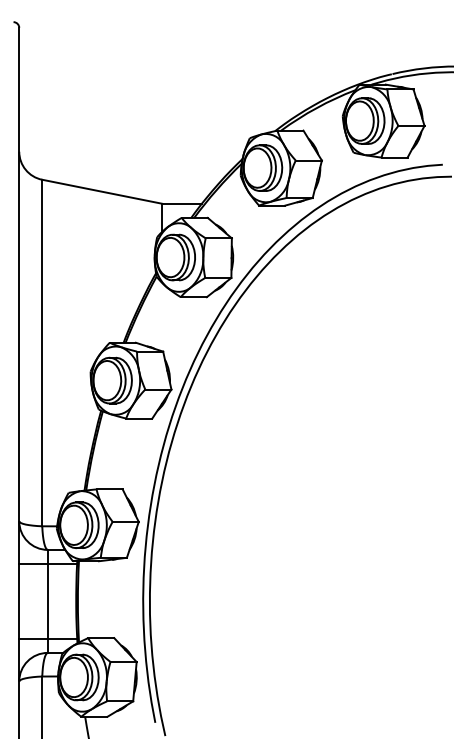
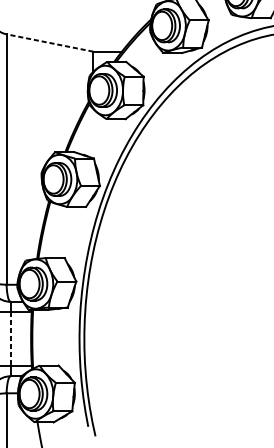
line: (101, 191) -> (49, 42), solid -> dashed
line: (47, 601) -> (10, 339), solid -> dashed

